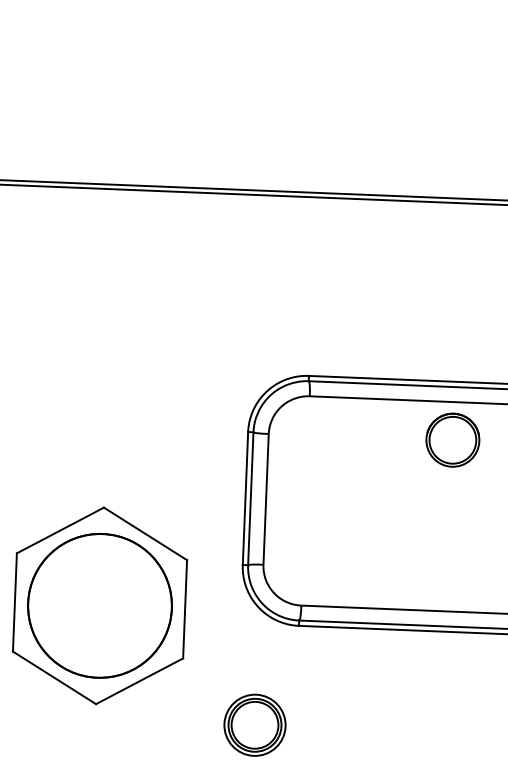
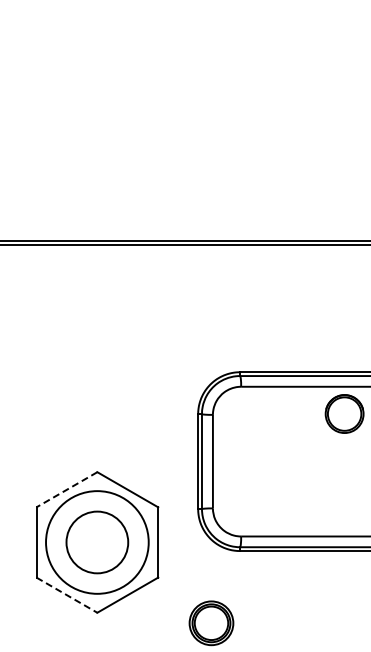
line: (59, 531) -> (66, 490), solid -> dashed
circle: (98, 605) -> (96, 542), size x0.6
line: (55, 678) -> (67, 595), solid -> dashed

